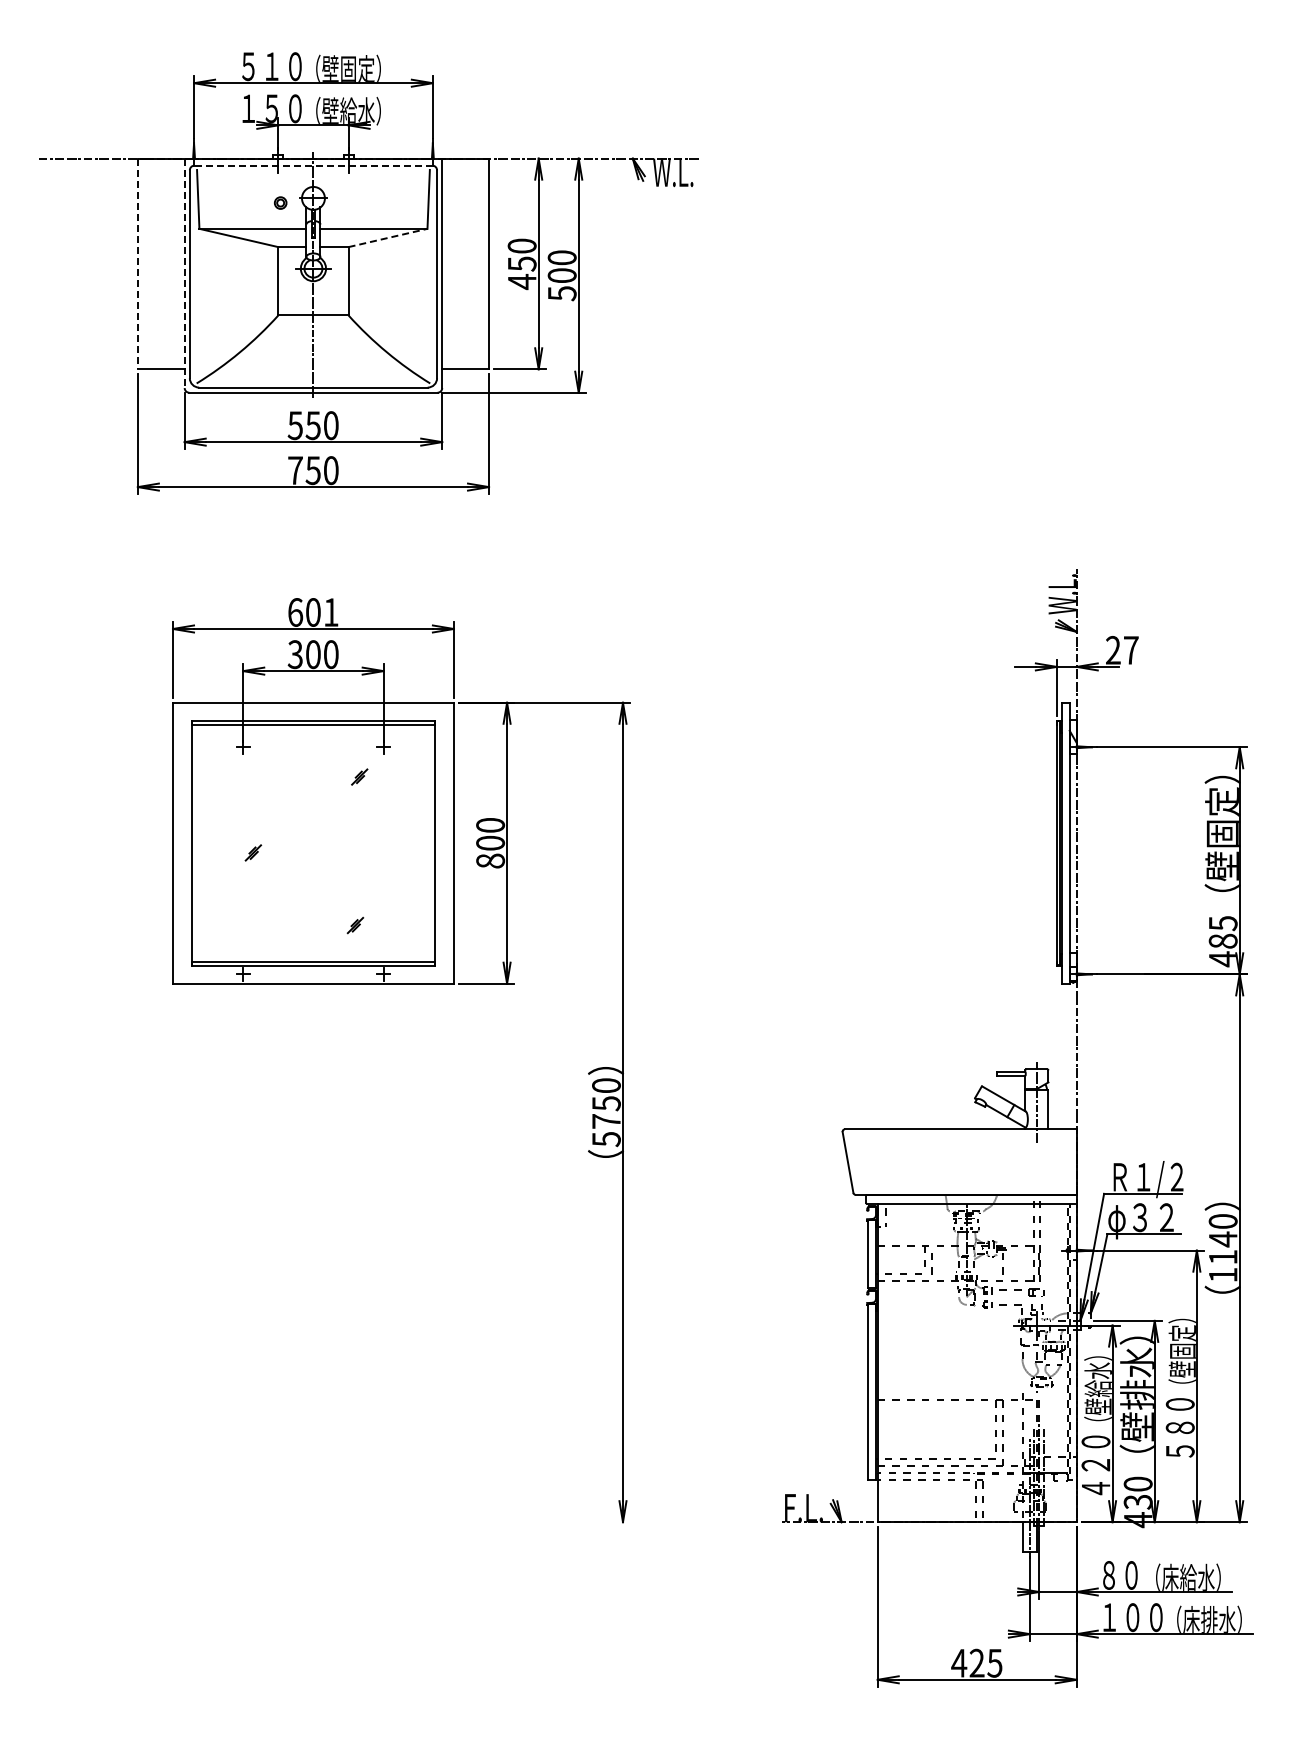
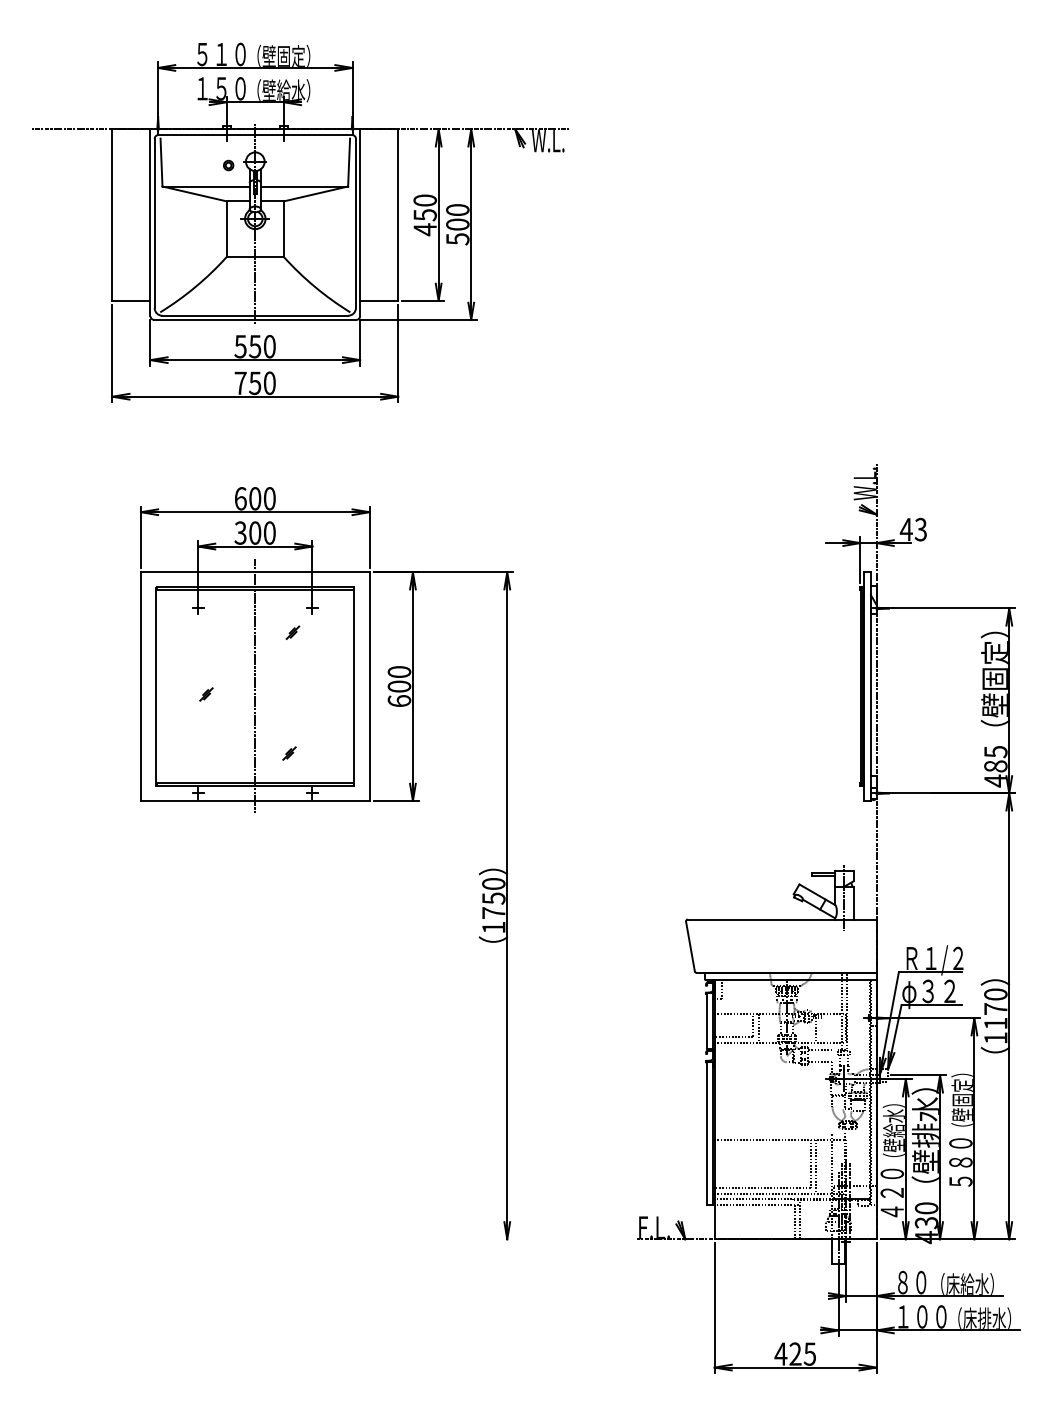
line: (313, 165) -> (255, 134), dashed -> solid
line: (388, 237) -> (316, 193), dashed -> solid
line: (137, 264) -> (112, 215), dashed -> solid
line: (184, 273) -> (150, 222), dashed -> solid
text: (331, 612) -> (269, 498), 601 -> 600
text: (1121, 650) -> (913, 529), 27 -> 43
line: (313, 842) -> (255, 686), added
text: (490, 860) -> (399, 700), 800 -> 600
text: (606, 1139) -> (493, 927), 5750 -> 1750
text: (1223, 1239) -> (996, 1009), 1140 -> 1170

